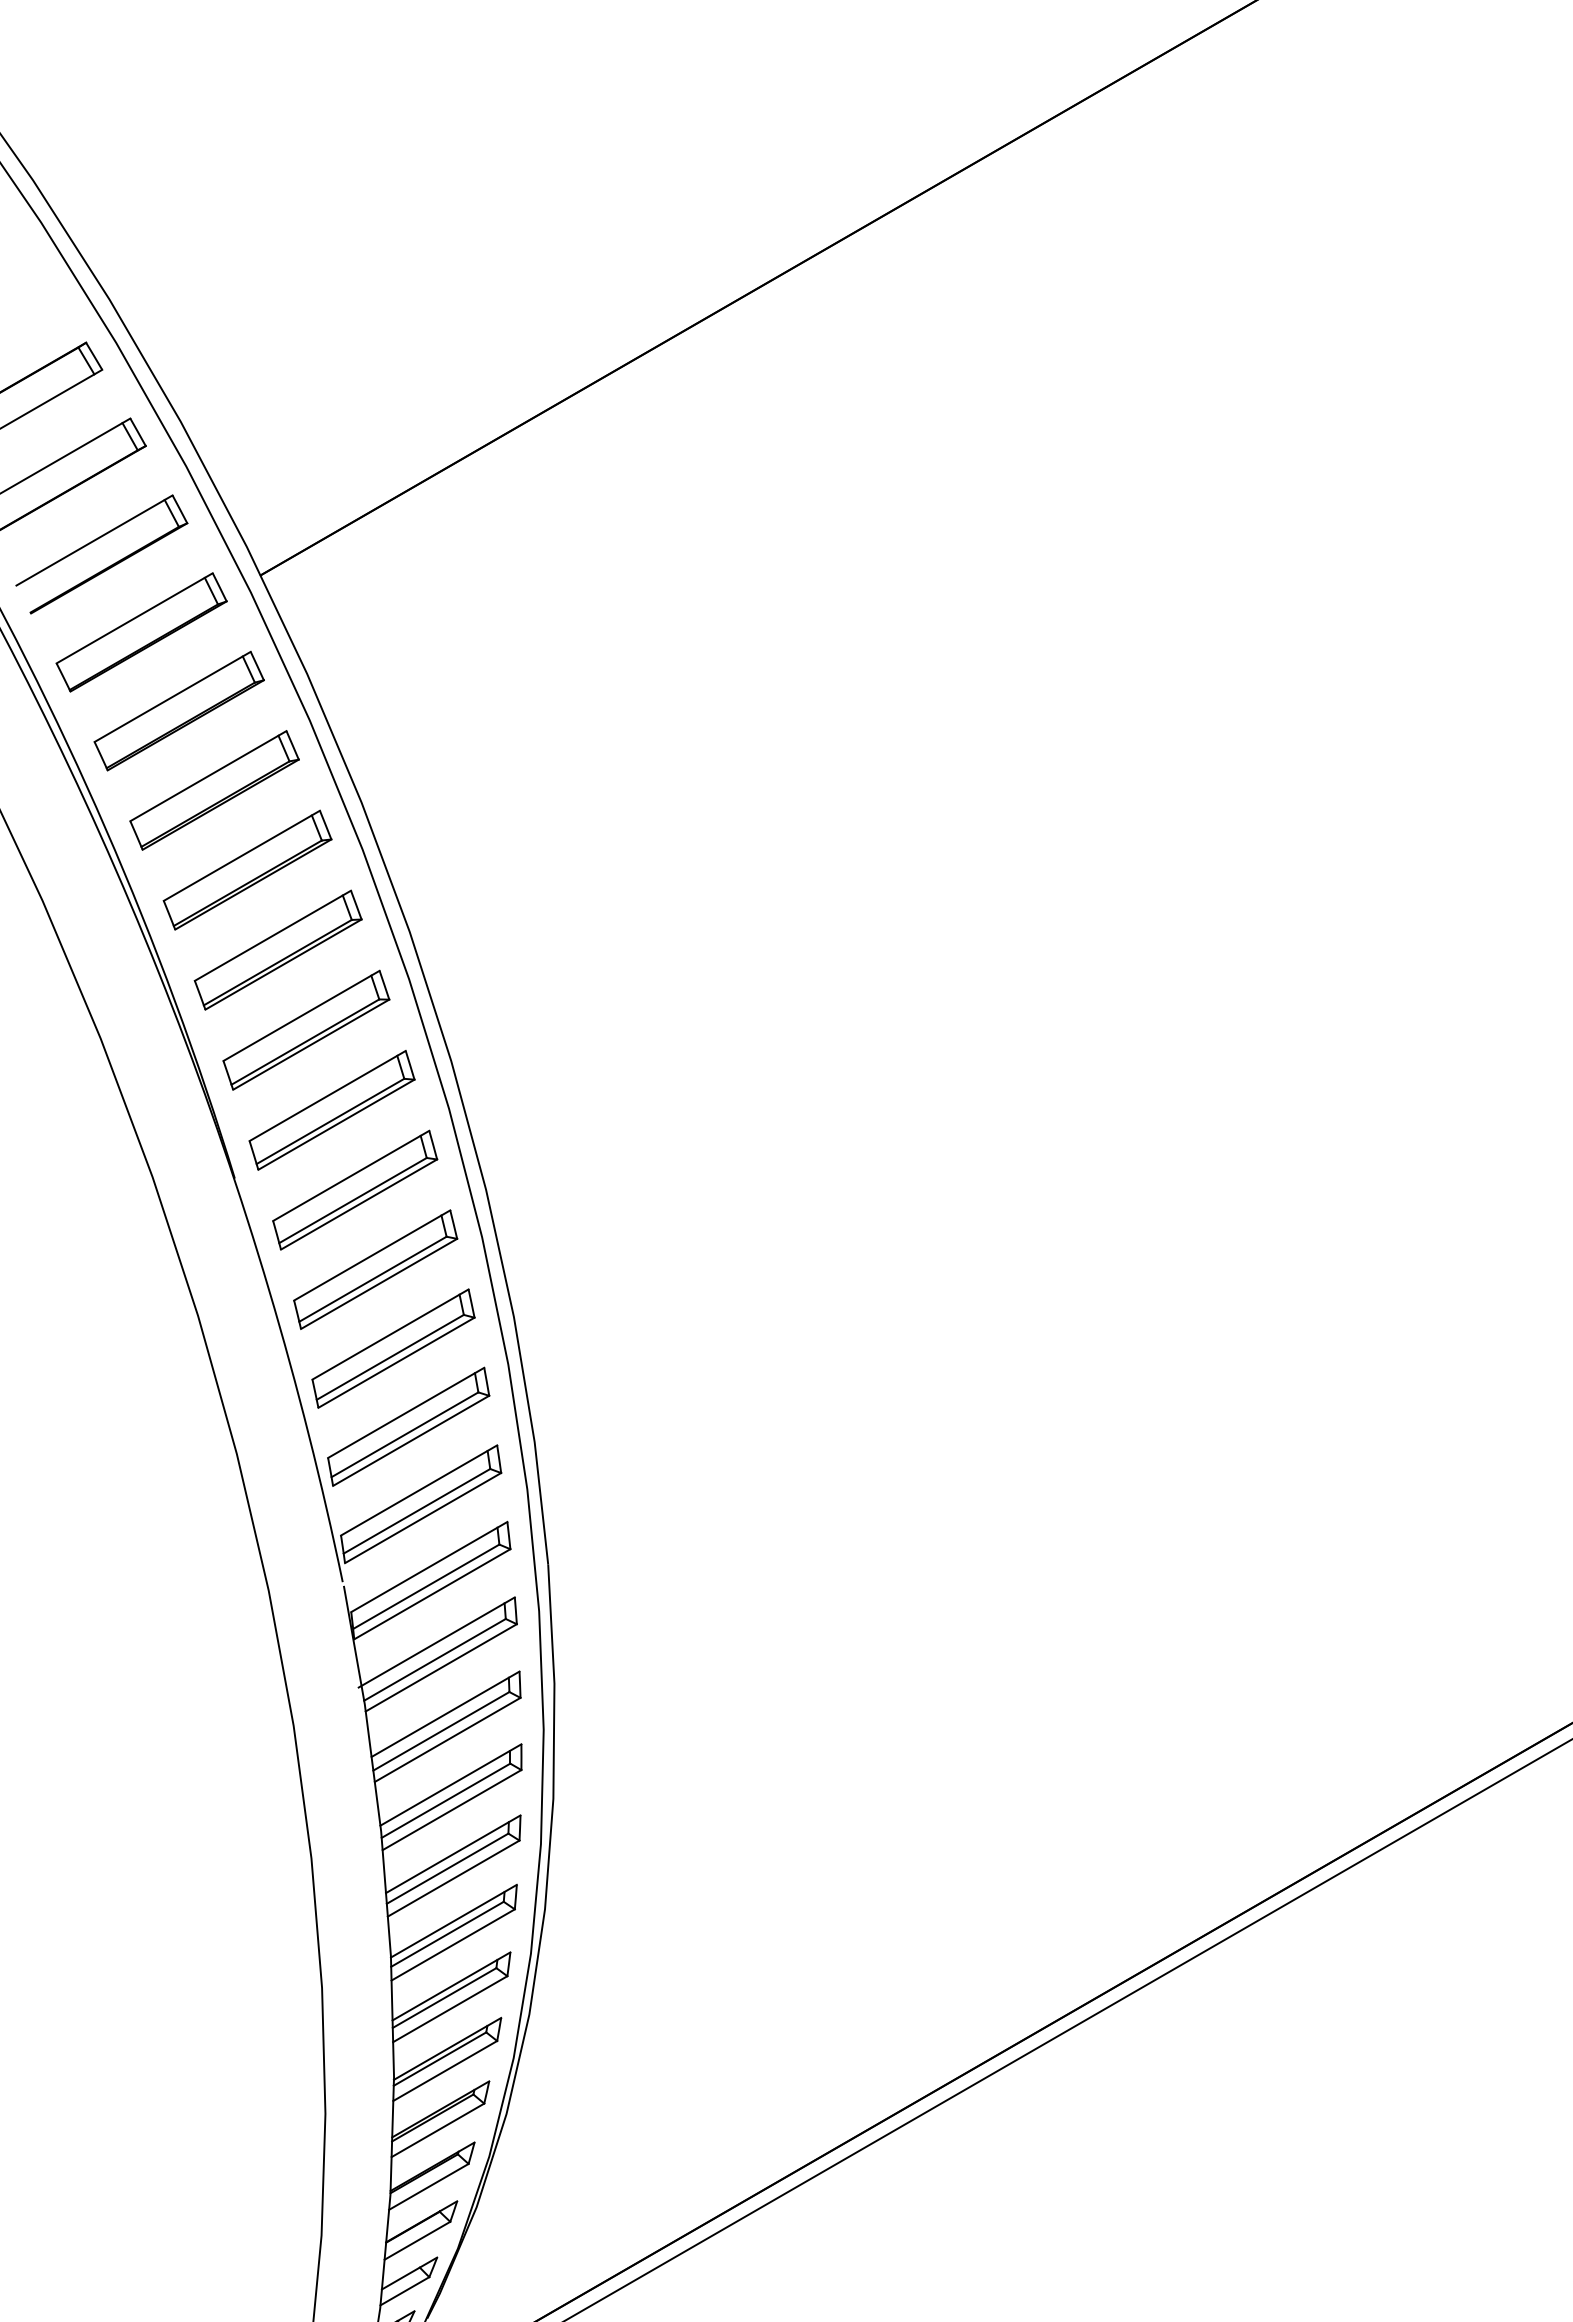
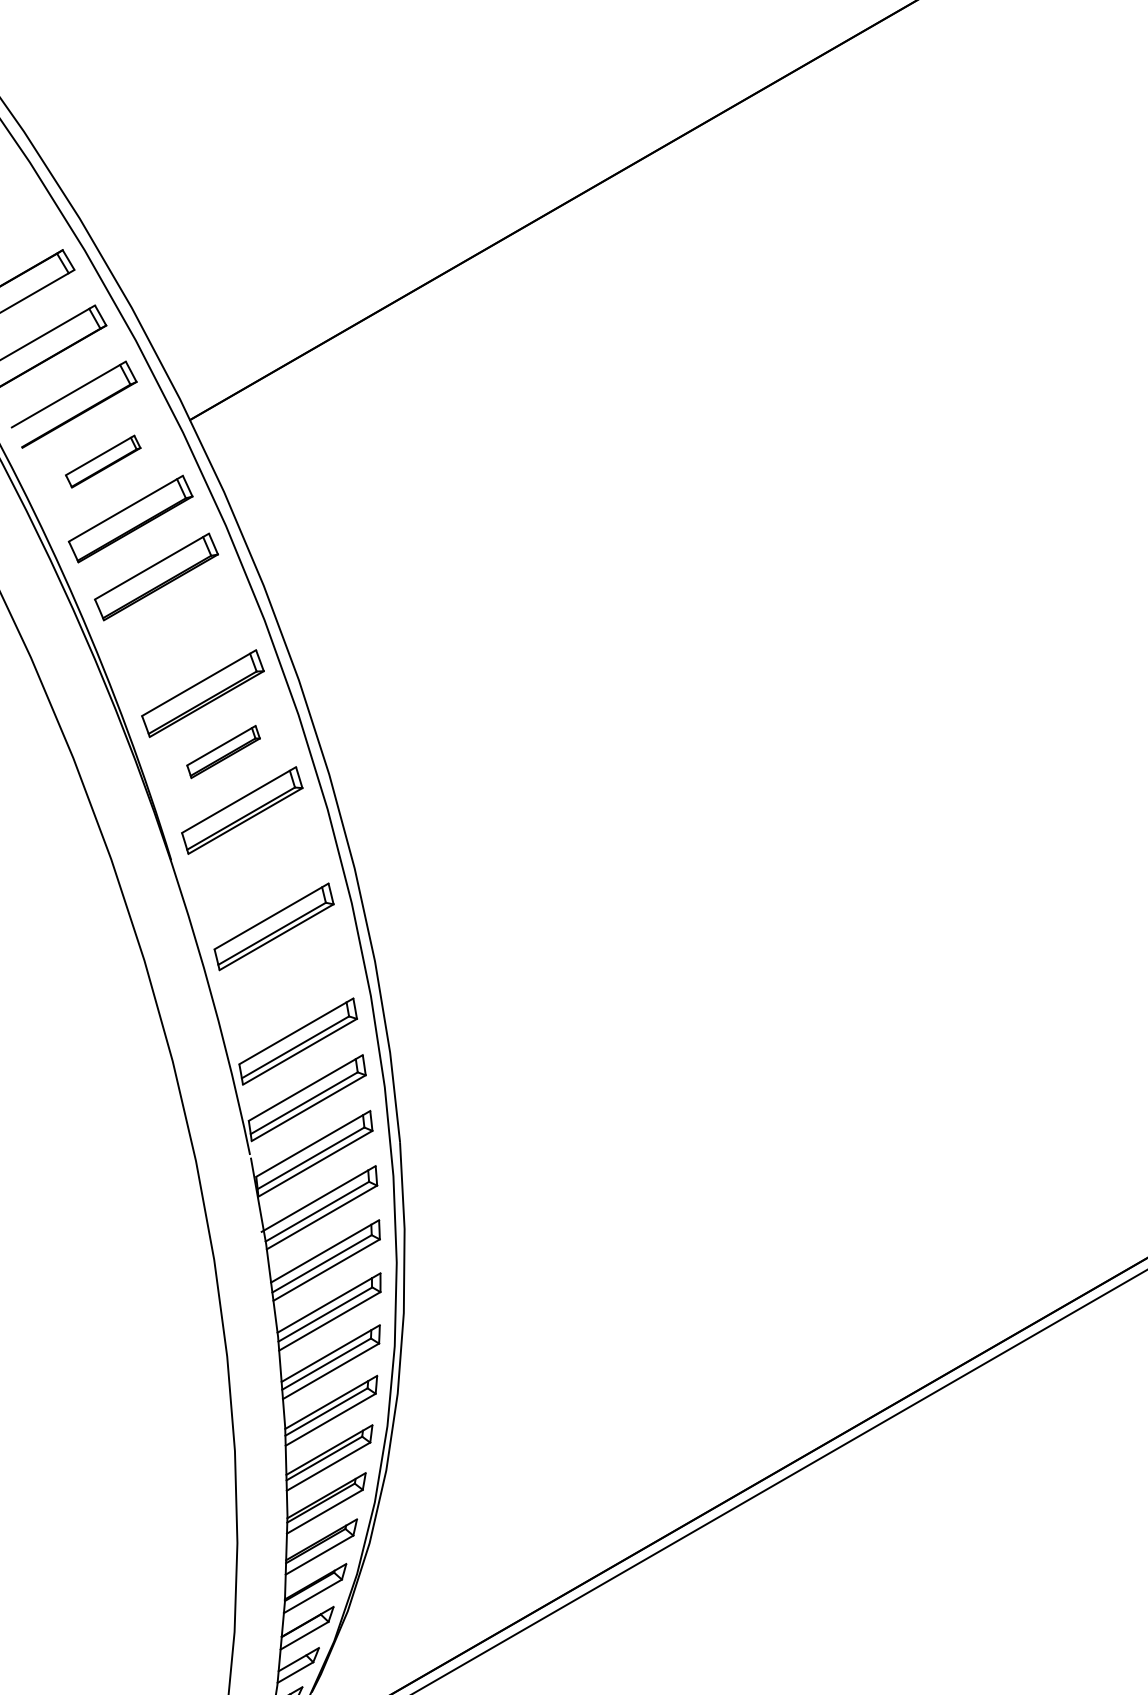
part: (141, 632) -> (103, 461), size x0.6
part: (247, 869) -> (180, 634), removed
part: (306, 1029) -> (223, 751), size x0.6
part: (355, 1189) -> (259, 868), removed
part: (393, 1348) -> (287, 984), removed

